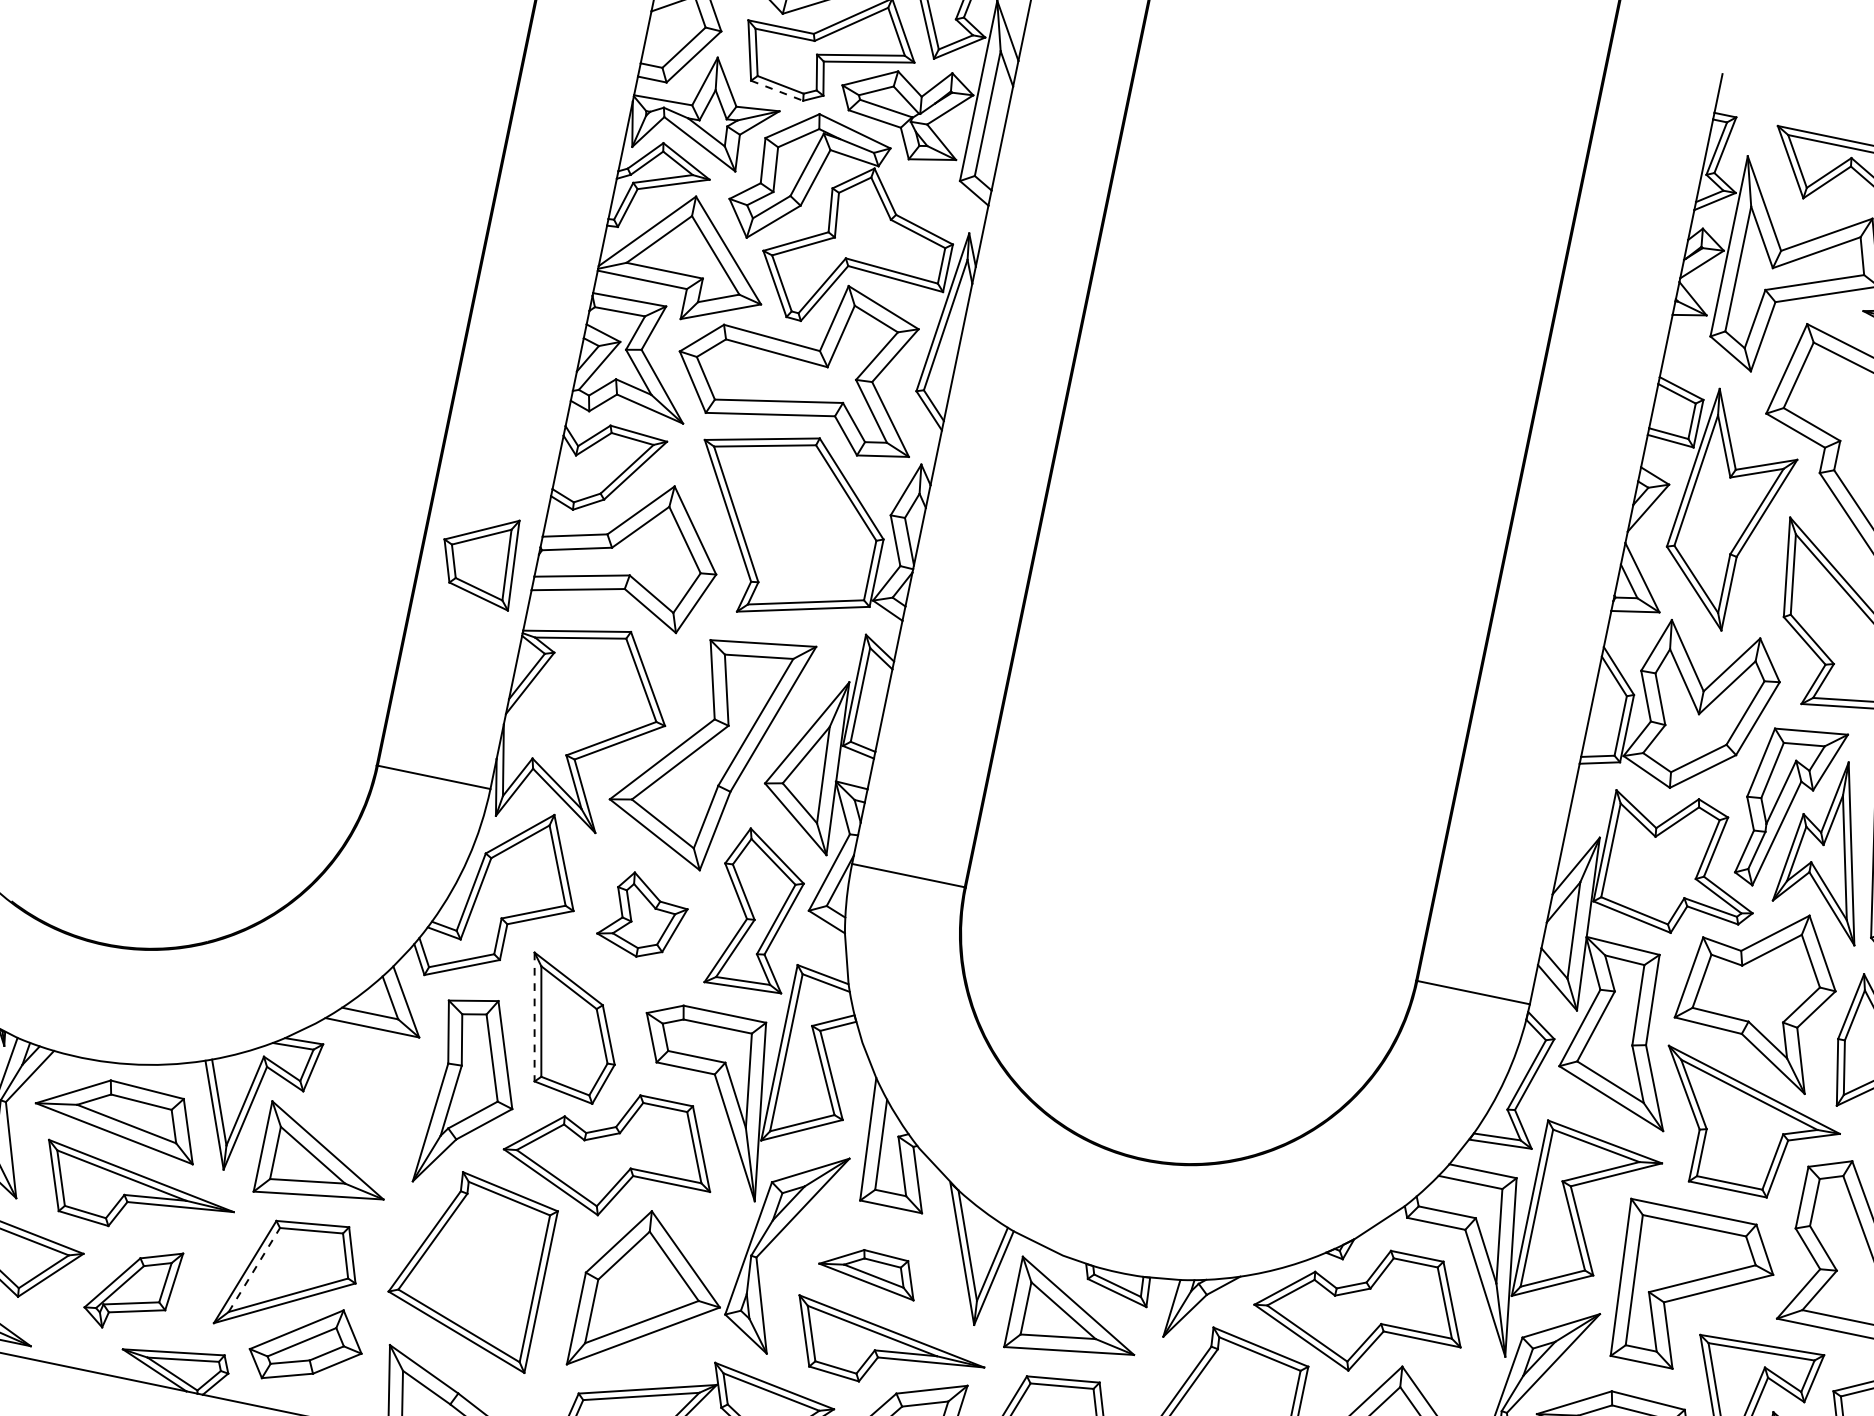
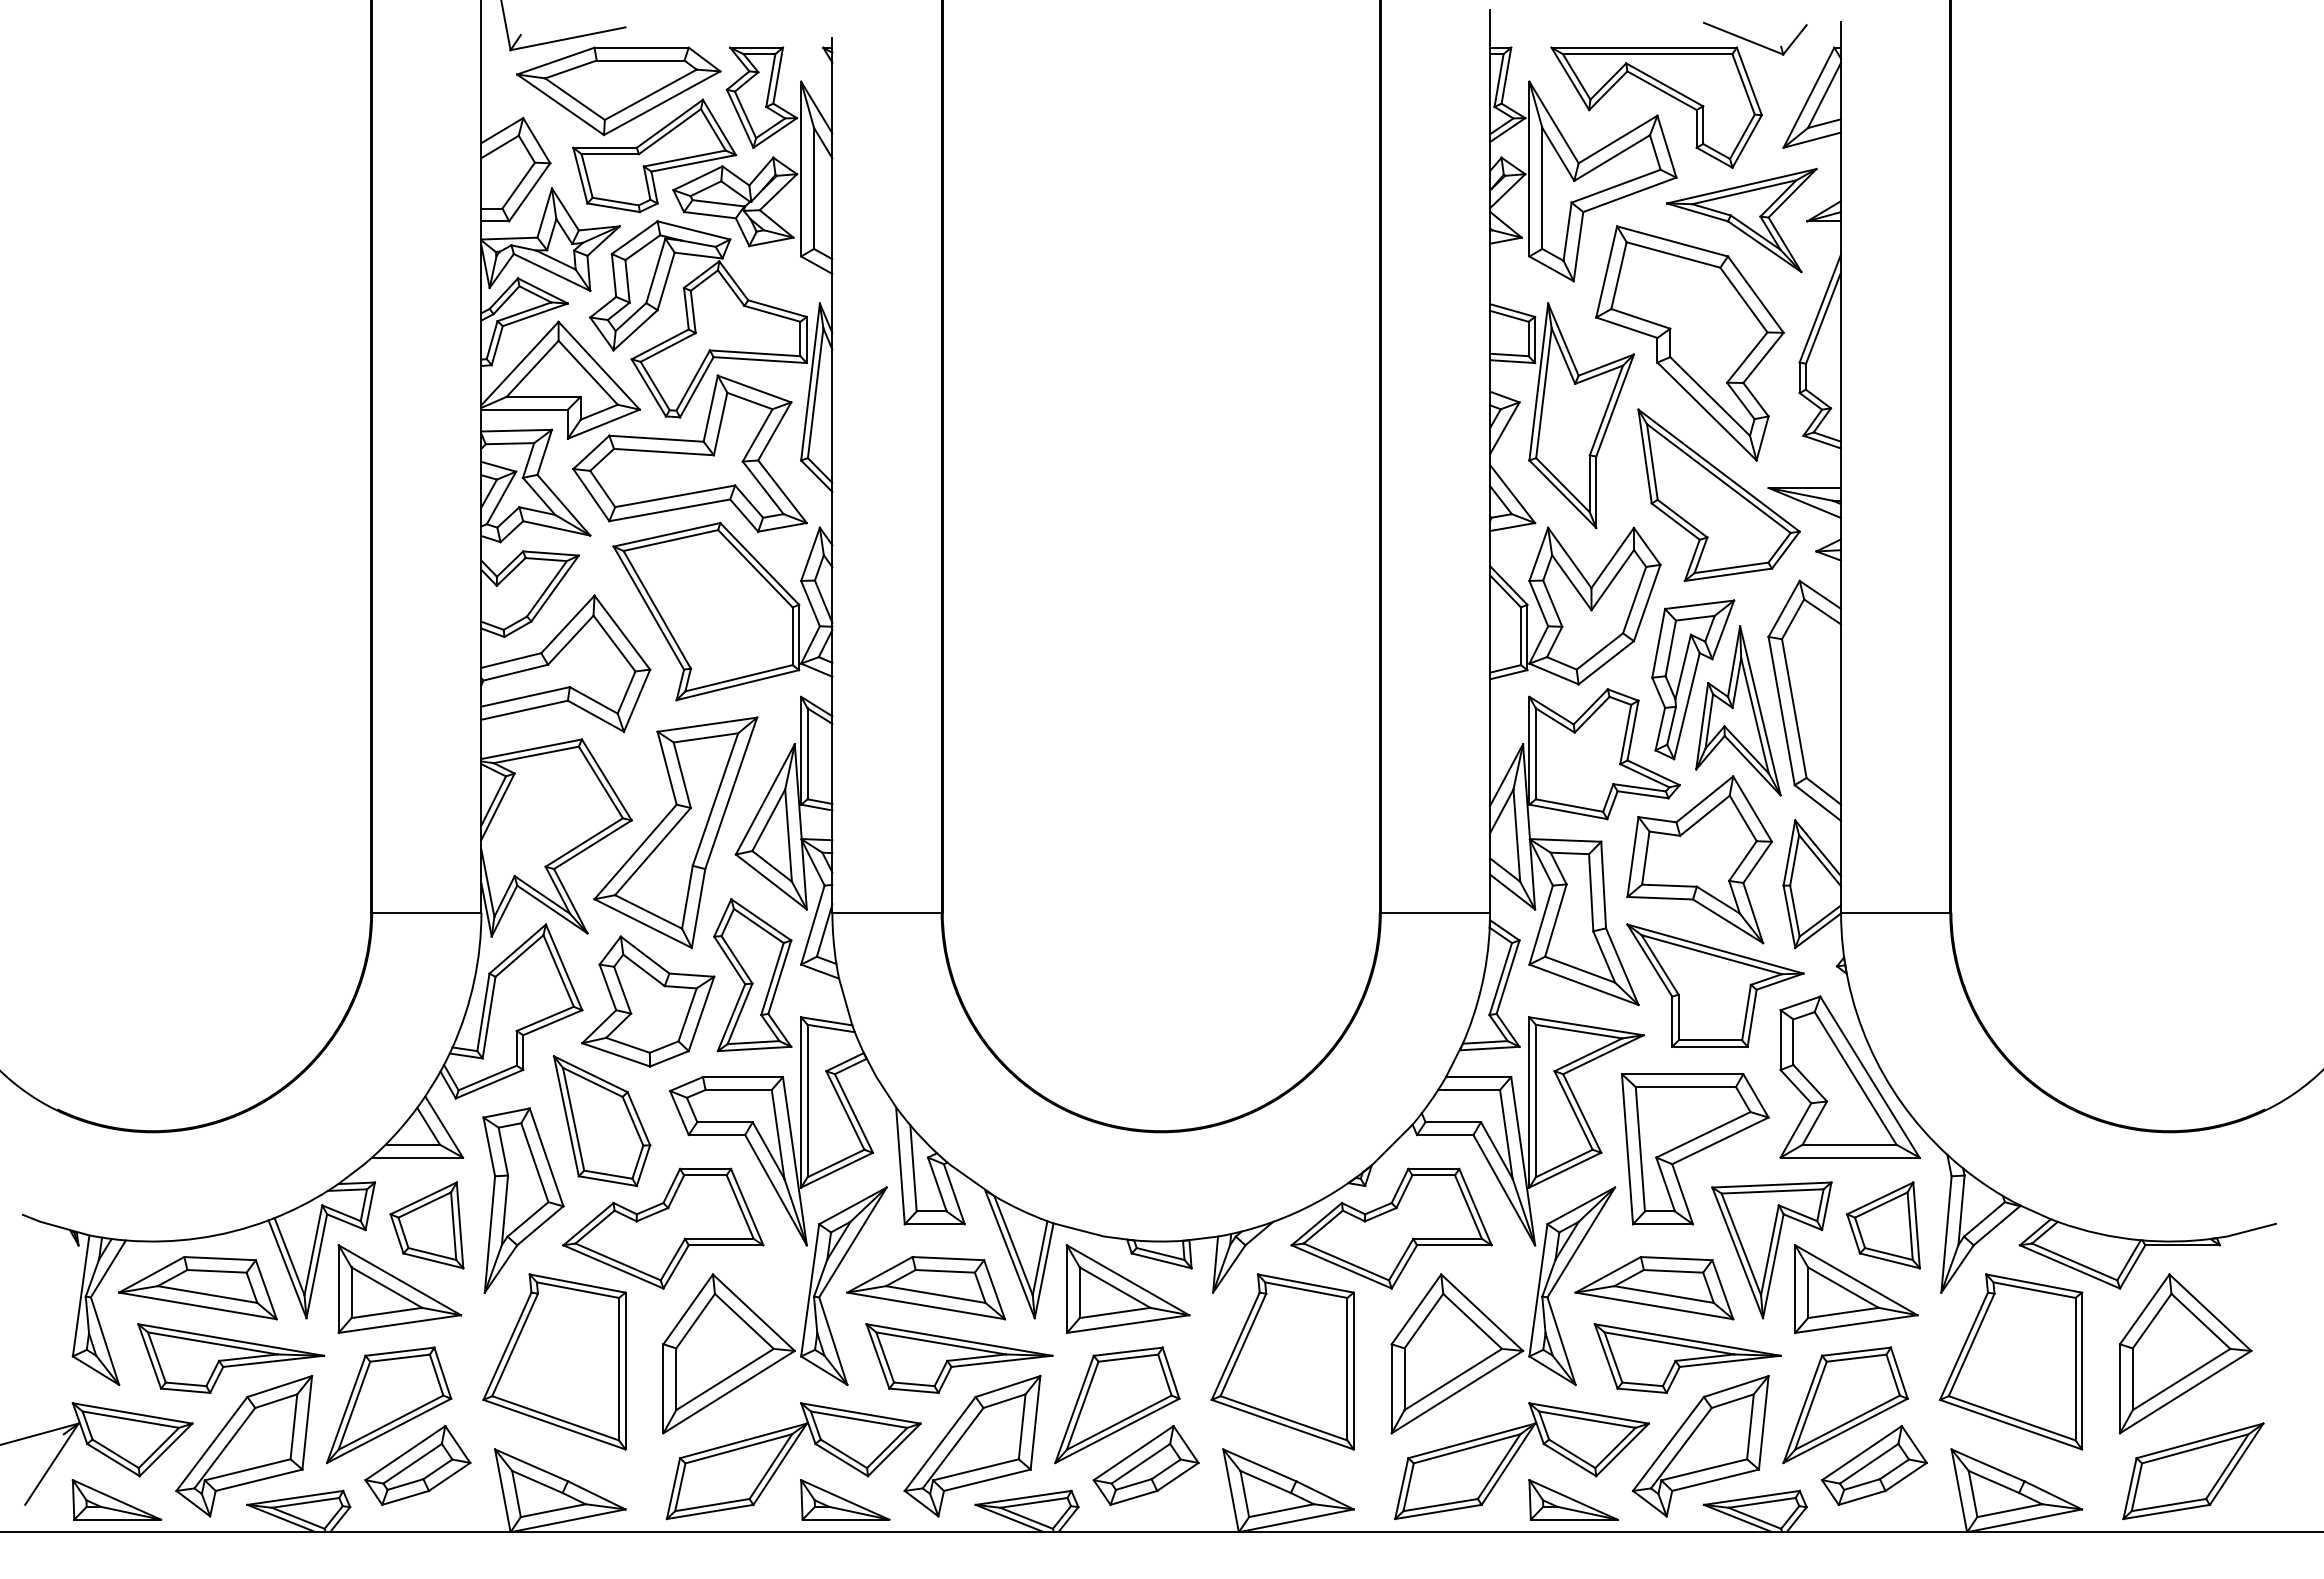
line: (777, 90) -> (613, 207), dashed -> solid
part: (479, 558) -> (426, 1225), moved
part: (643, 916) -> (648, 1001), size x1.67
line: (534, 1017) -> (566, 1116), dashed -> solid
line: (254, 1269) -> (354, 1405), dashed -> solid
part: (868, 1271) -> (926, 1288), size x1.67
part: (132, 1288) -> (244, 1446), size x1.67

